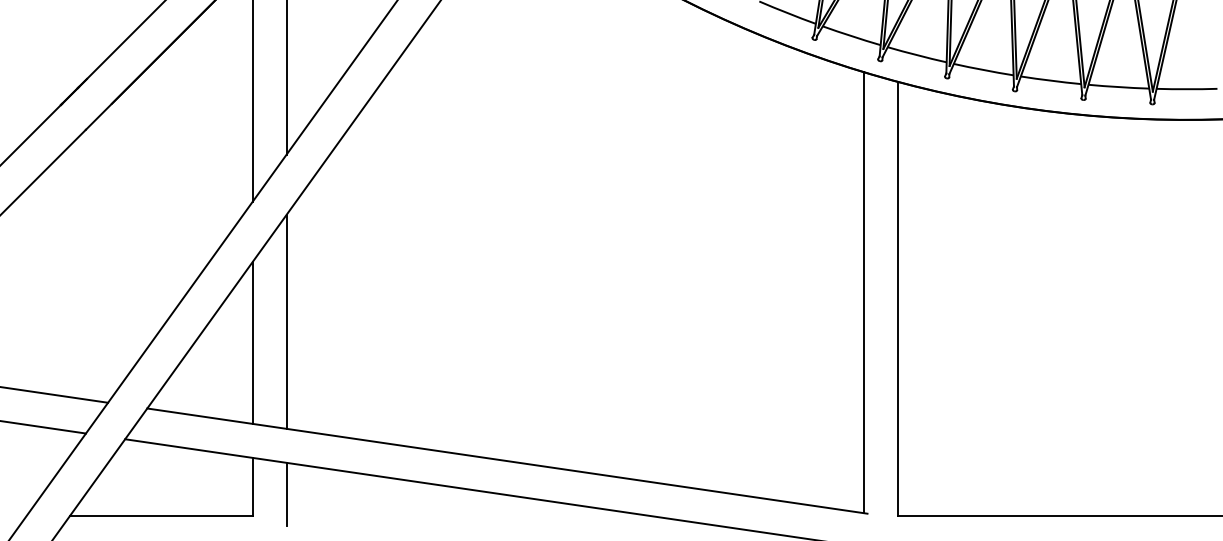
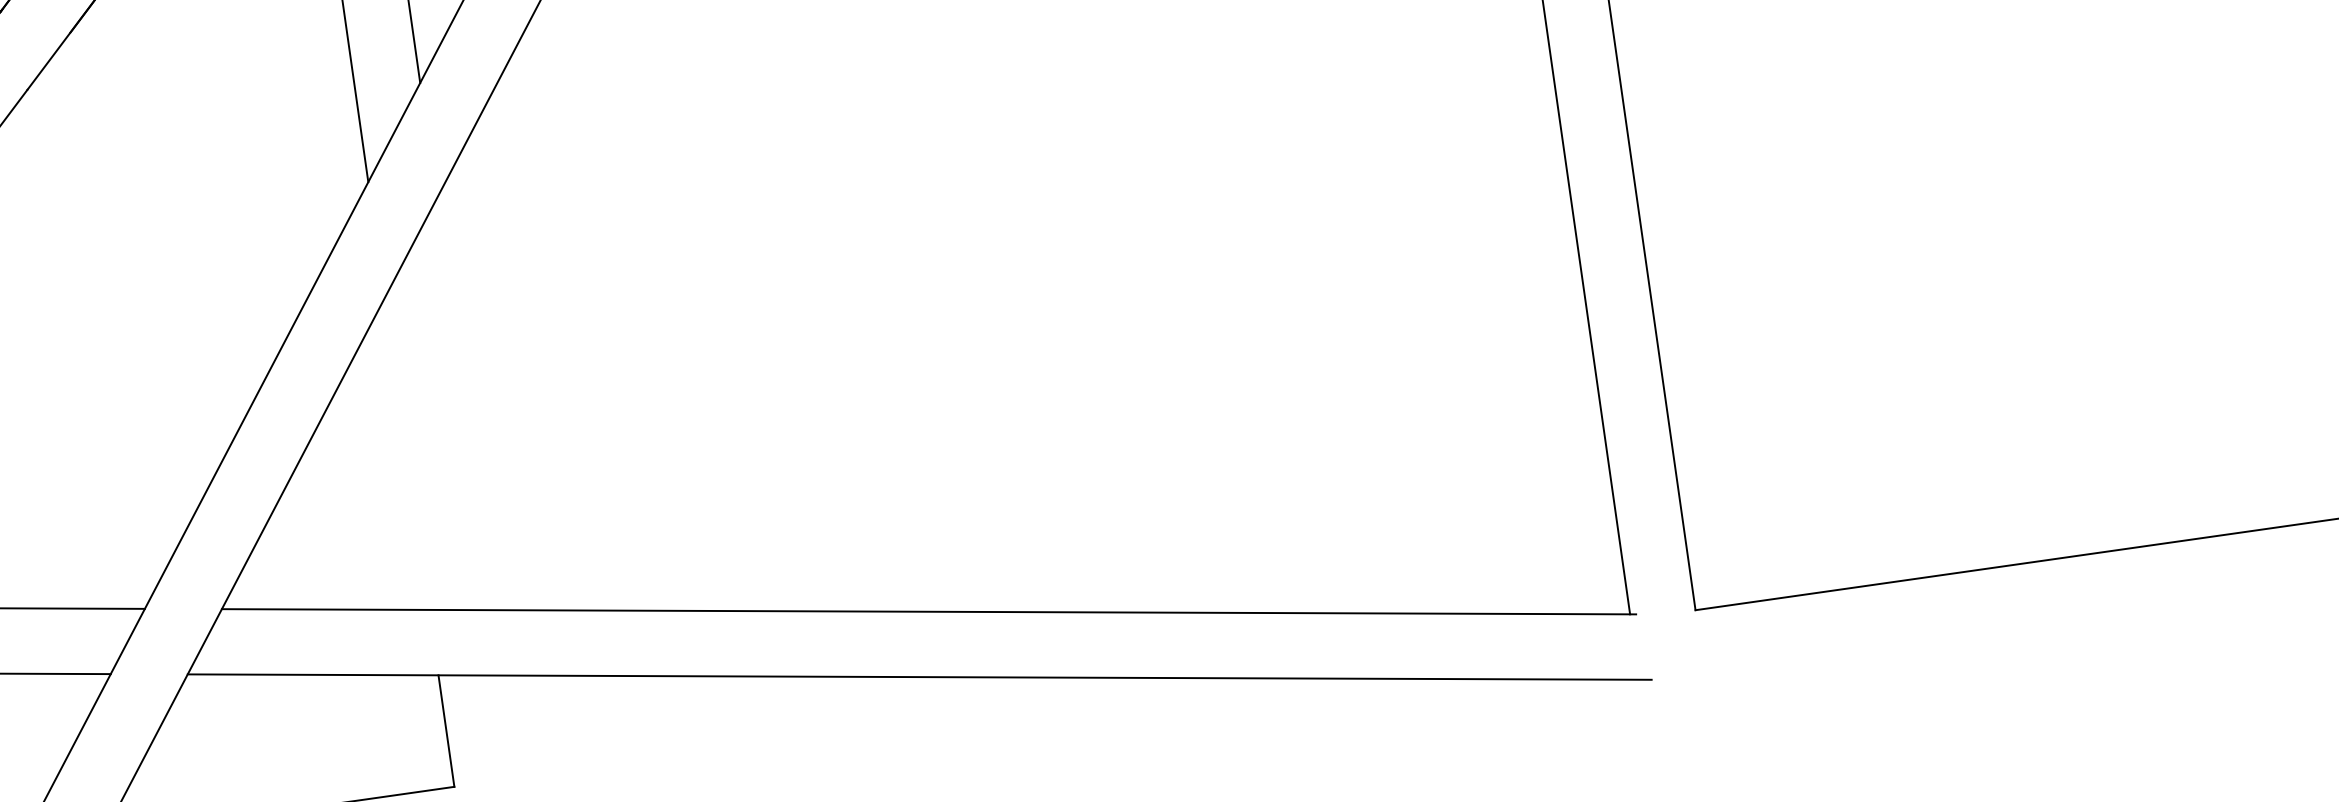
line: (286, 321) -> (465, 403), removed
line: (252, 342) -> (406, 453), removed
line: (286, 493) -> (512, 734), removed

